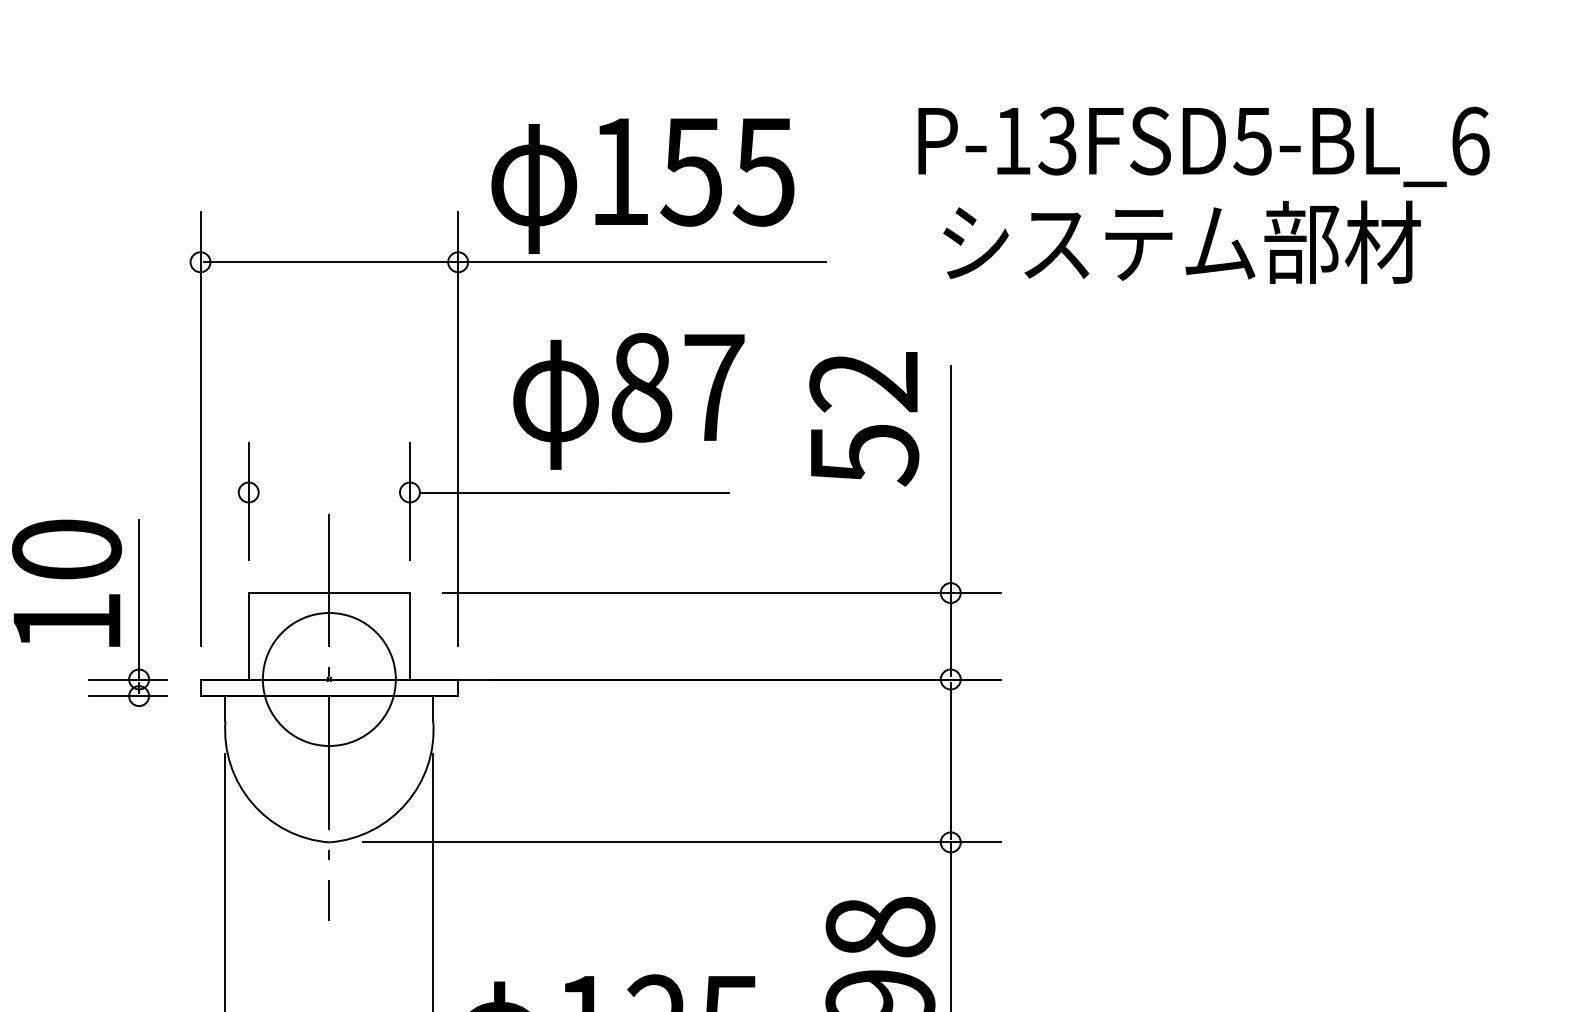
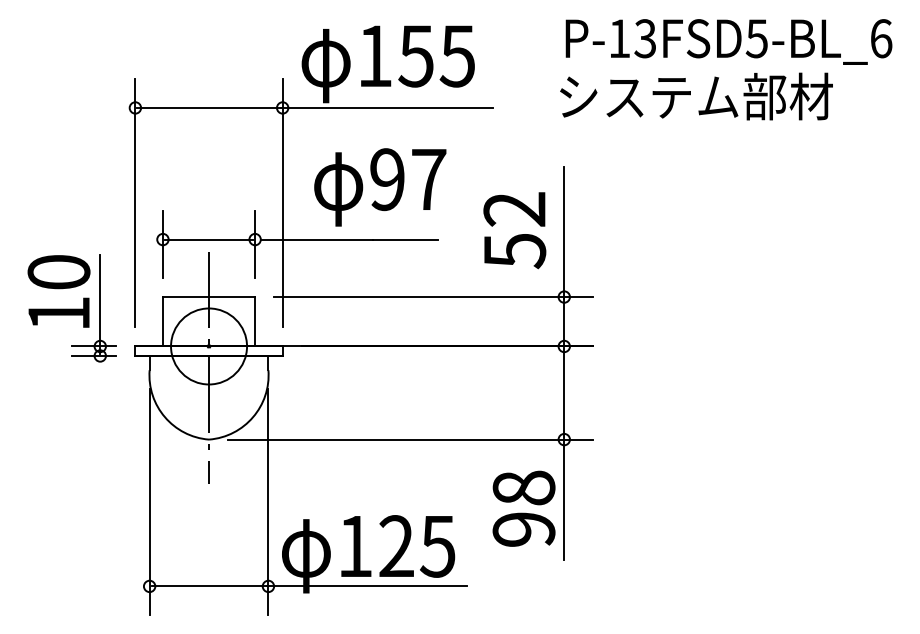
text: (1203, 145) -> (728, 41), moved
text: (641, 387) -> (387, 179), 87 -> 97
text: (863, 418) -> (514, 230), moved
line: (328, 492) -> (208, 239), added

